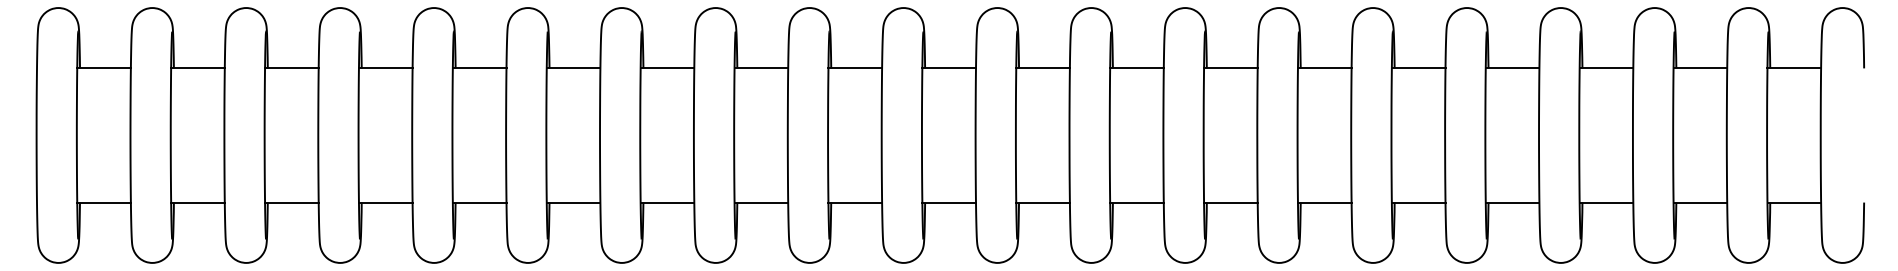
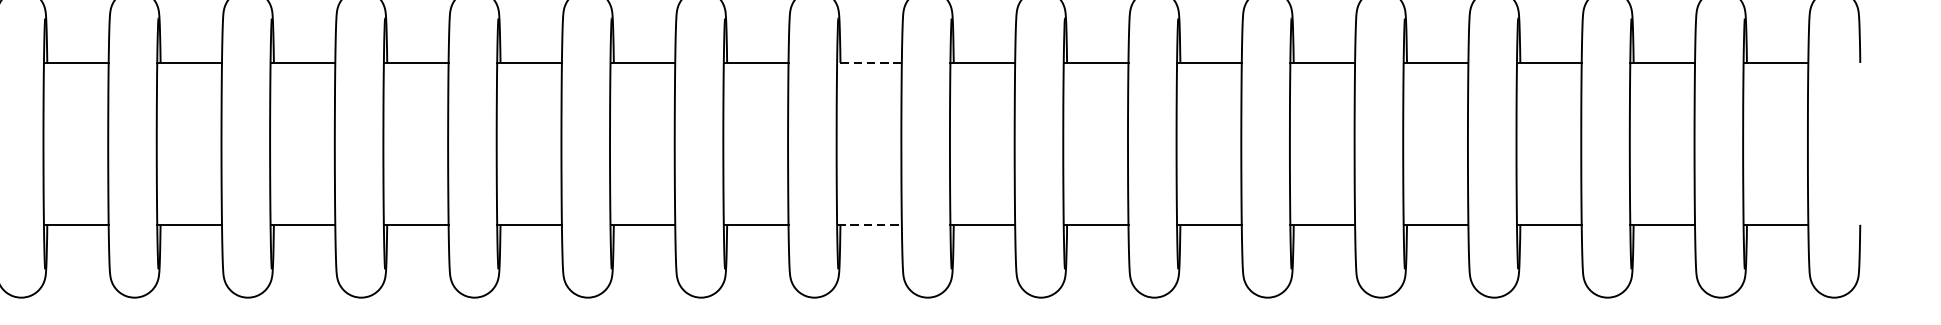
line: (1043, 68) -> (869, 63), solid -> dashed
line: (1043, 202) -> (869, 224), solid -> dashed

